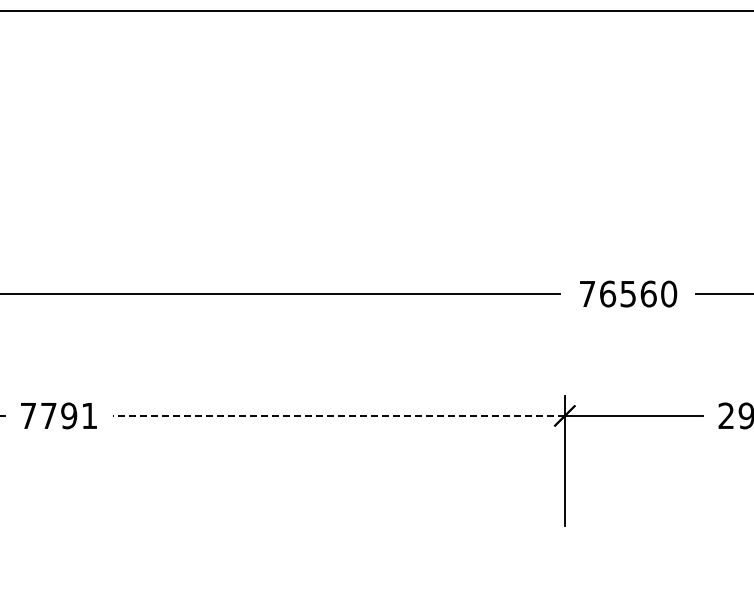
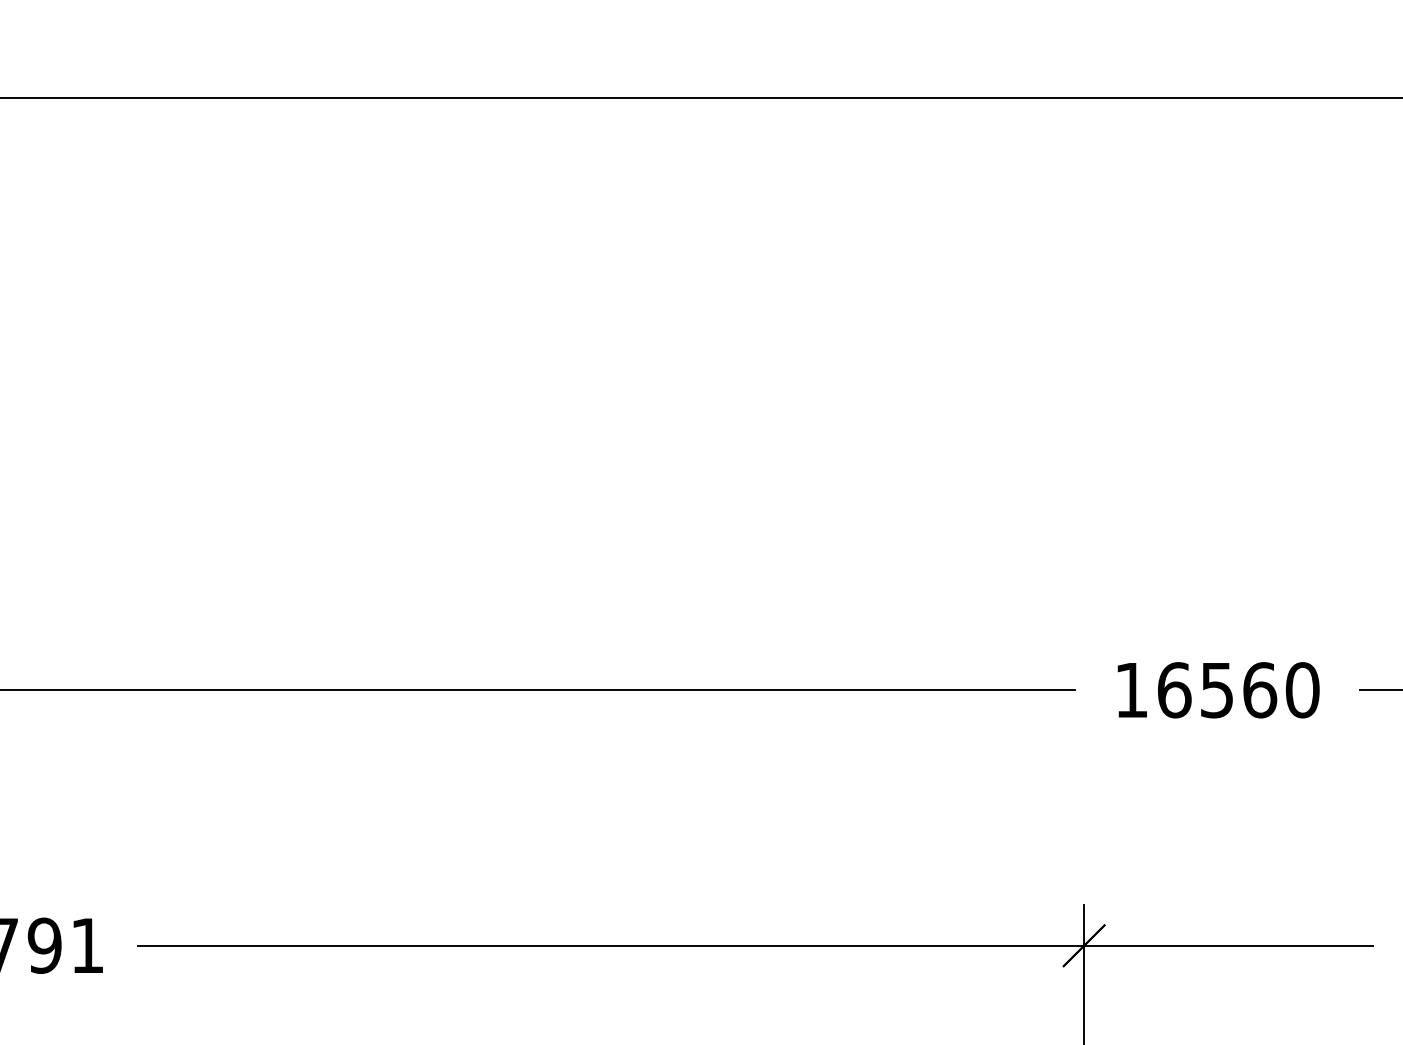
text: (587, 293) -> (1131, 689), 76560 -> 16560
line: (339, 415) -> (611, 944), dashed -> solid

